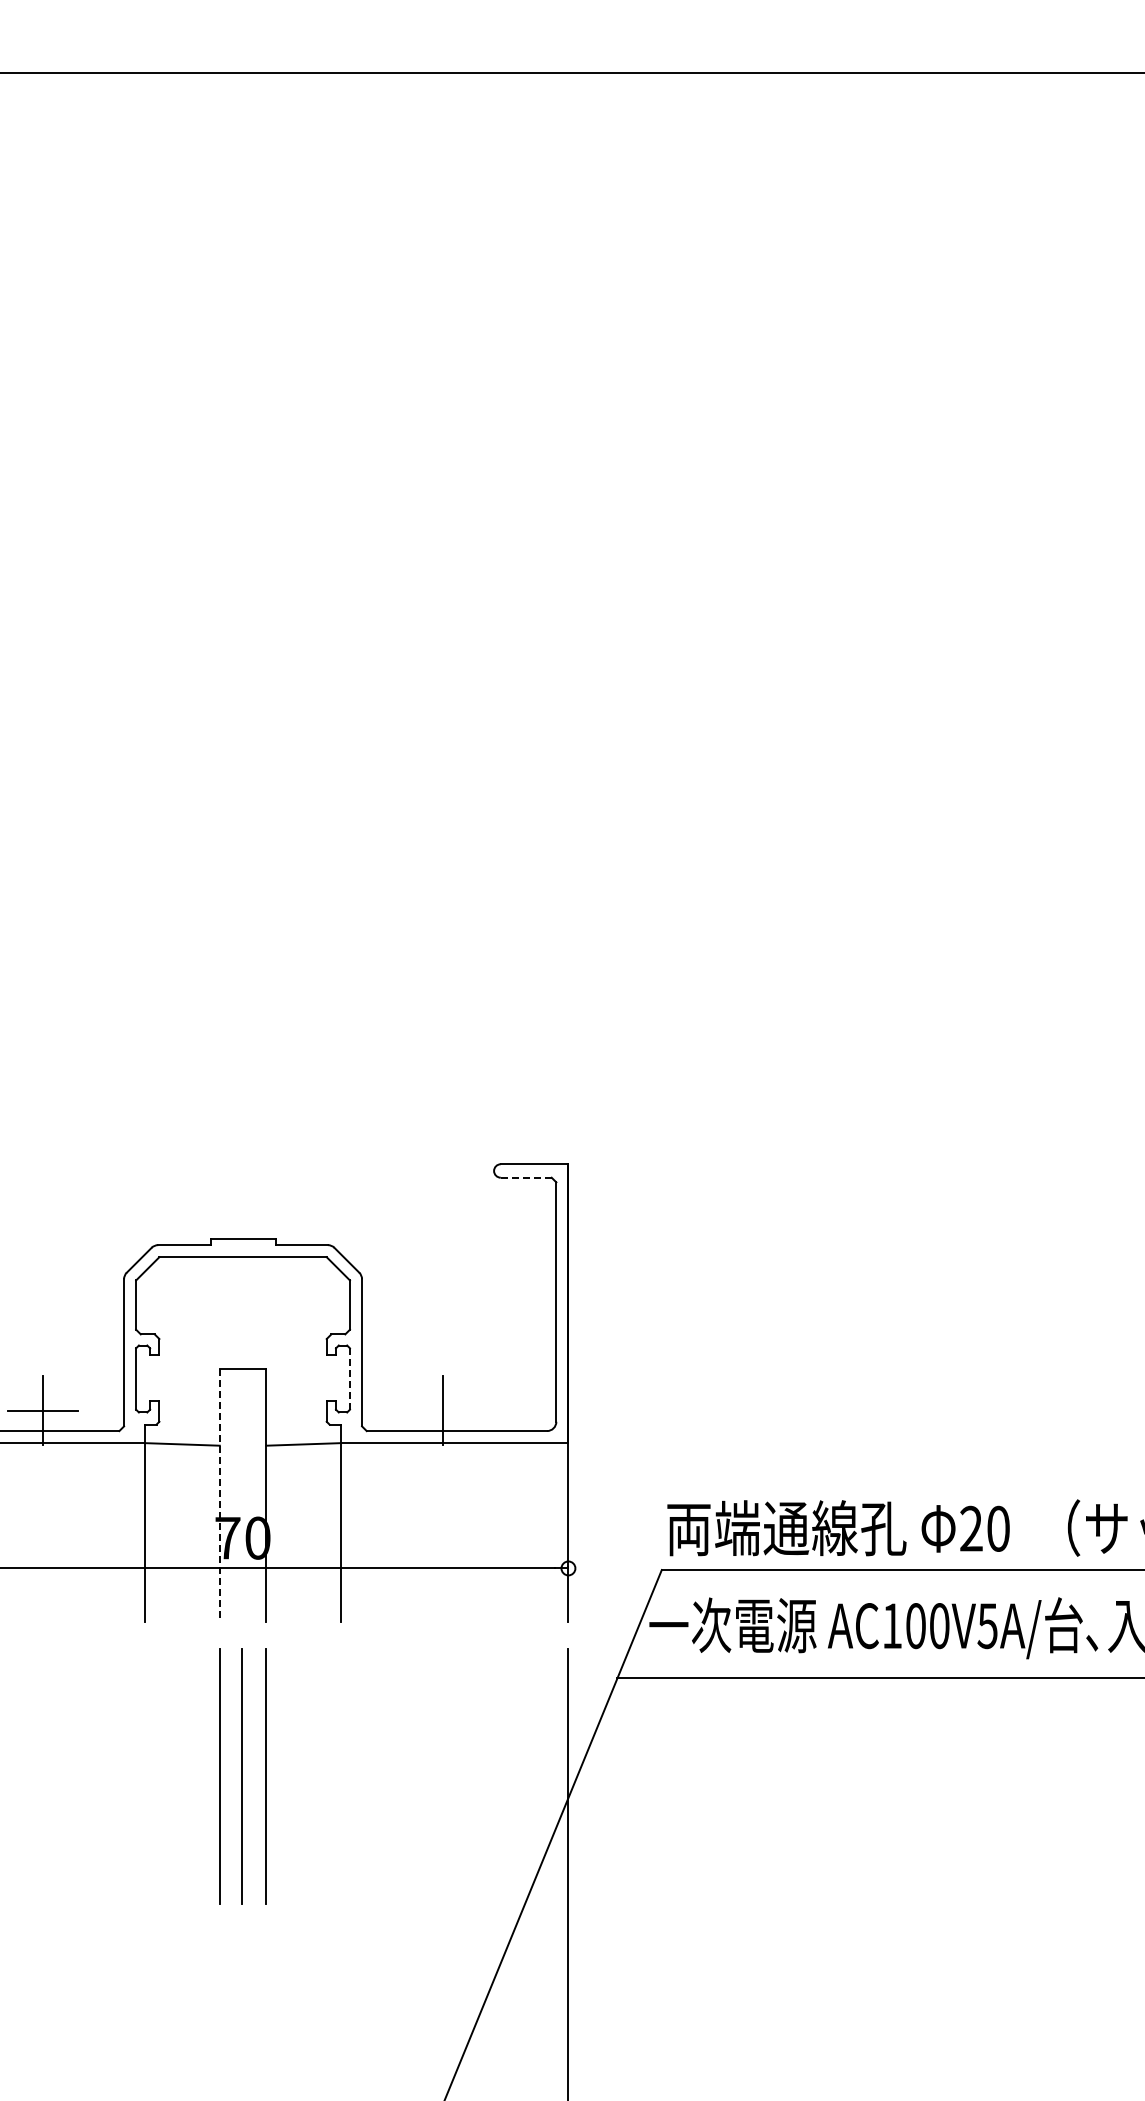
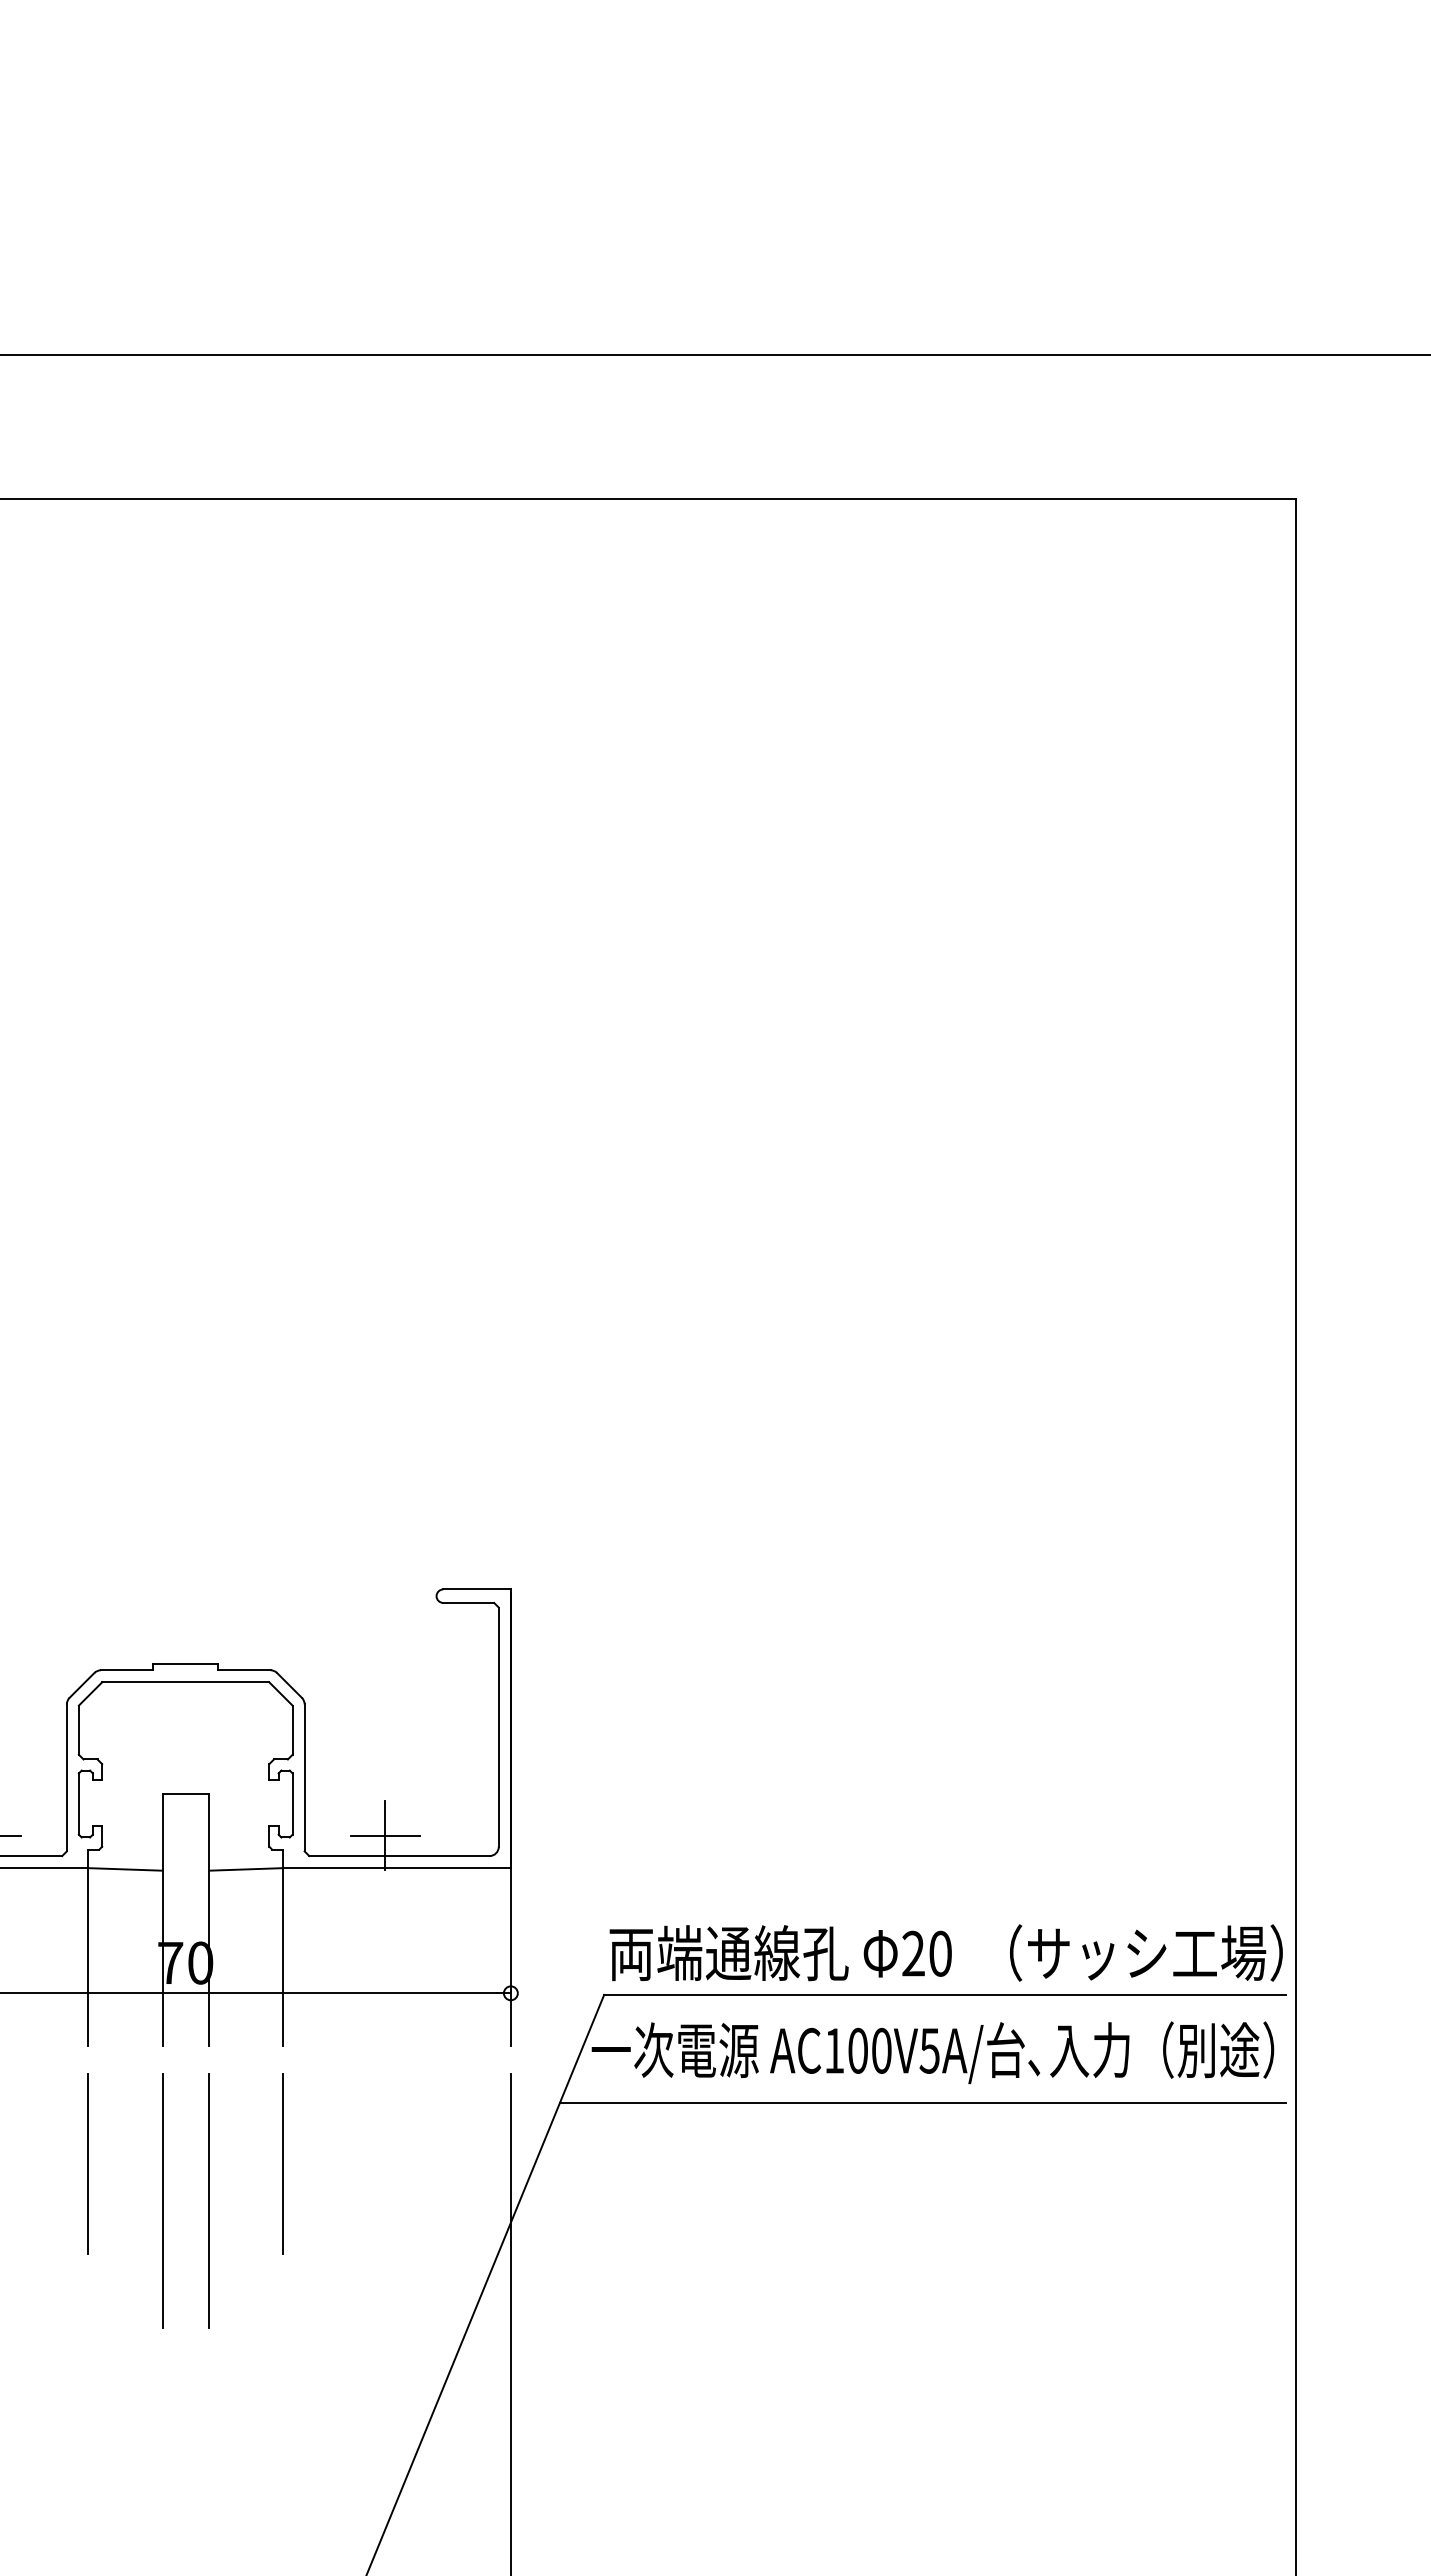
line: (526, 1177) -> (468, 1602), dashed -> solid
line: (349, 1379) -> (292, 1804), dashed -> solid
line: (442, 1410) -> (385, 1835), added
line: (219, 1495) -> (162, 1920), dashed -> solid
line: (145, 1738) -> (88, 2163), added
line: (339, 1738) -> (282, 2163), added
line: (241, 1775) -> (184, 2200), removed

